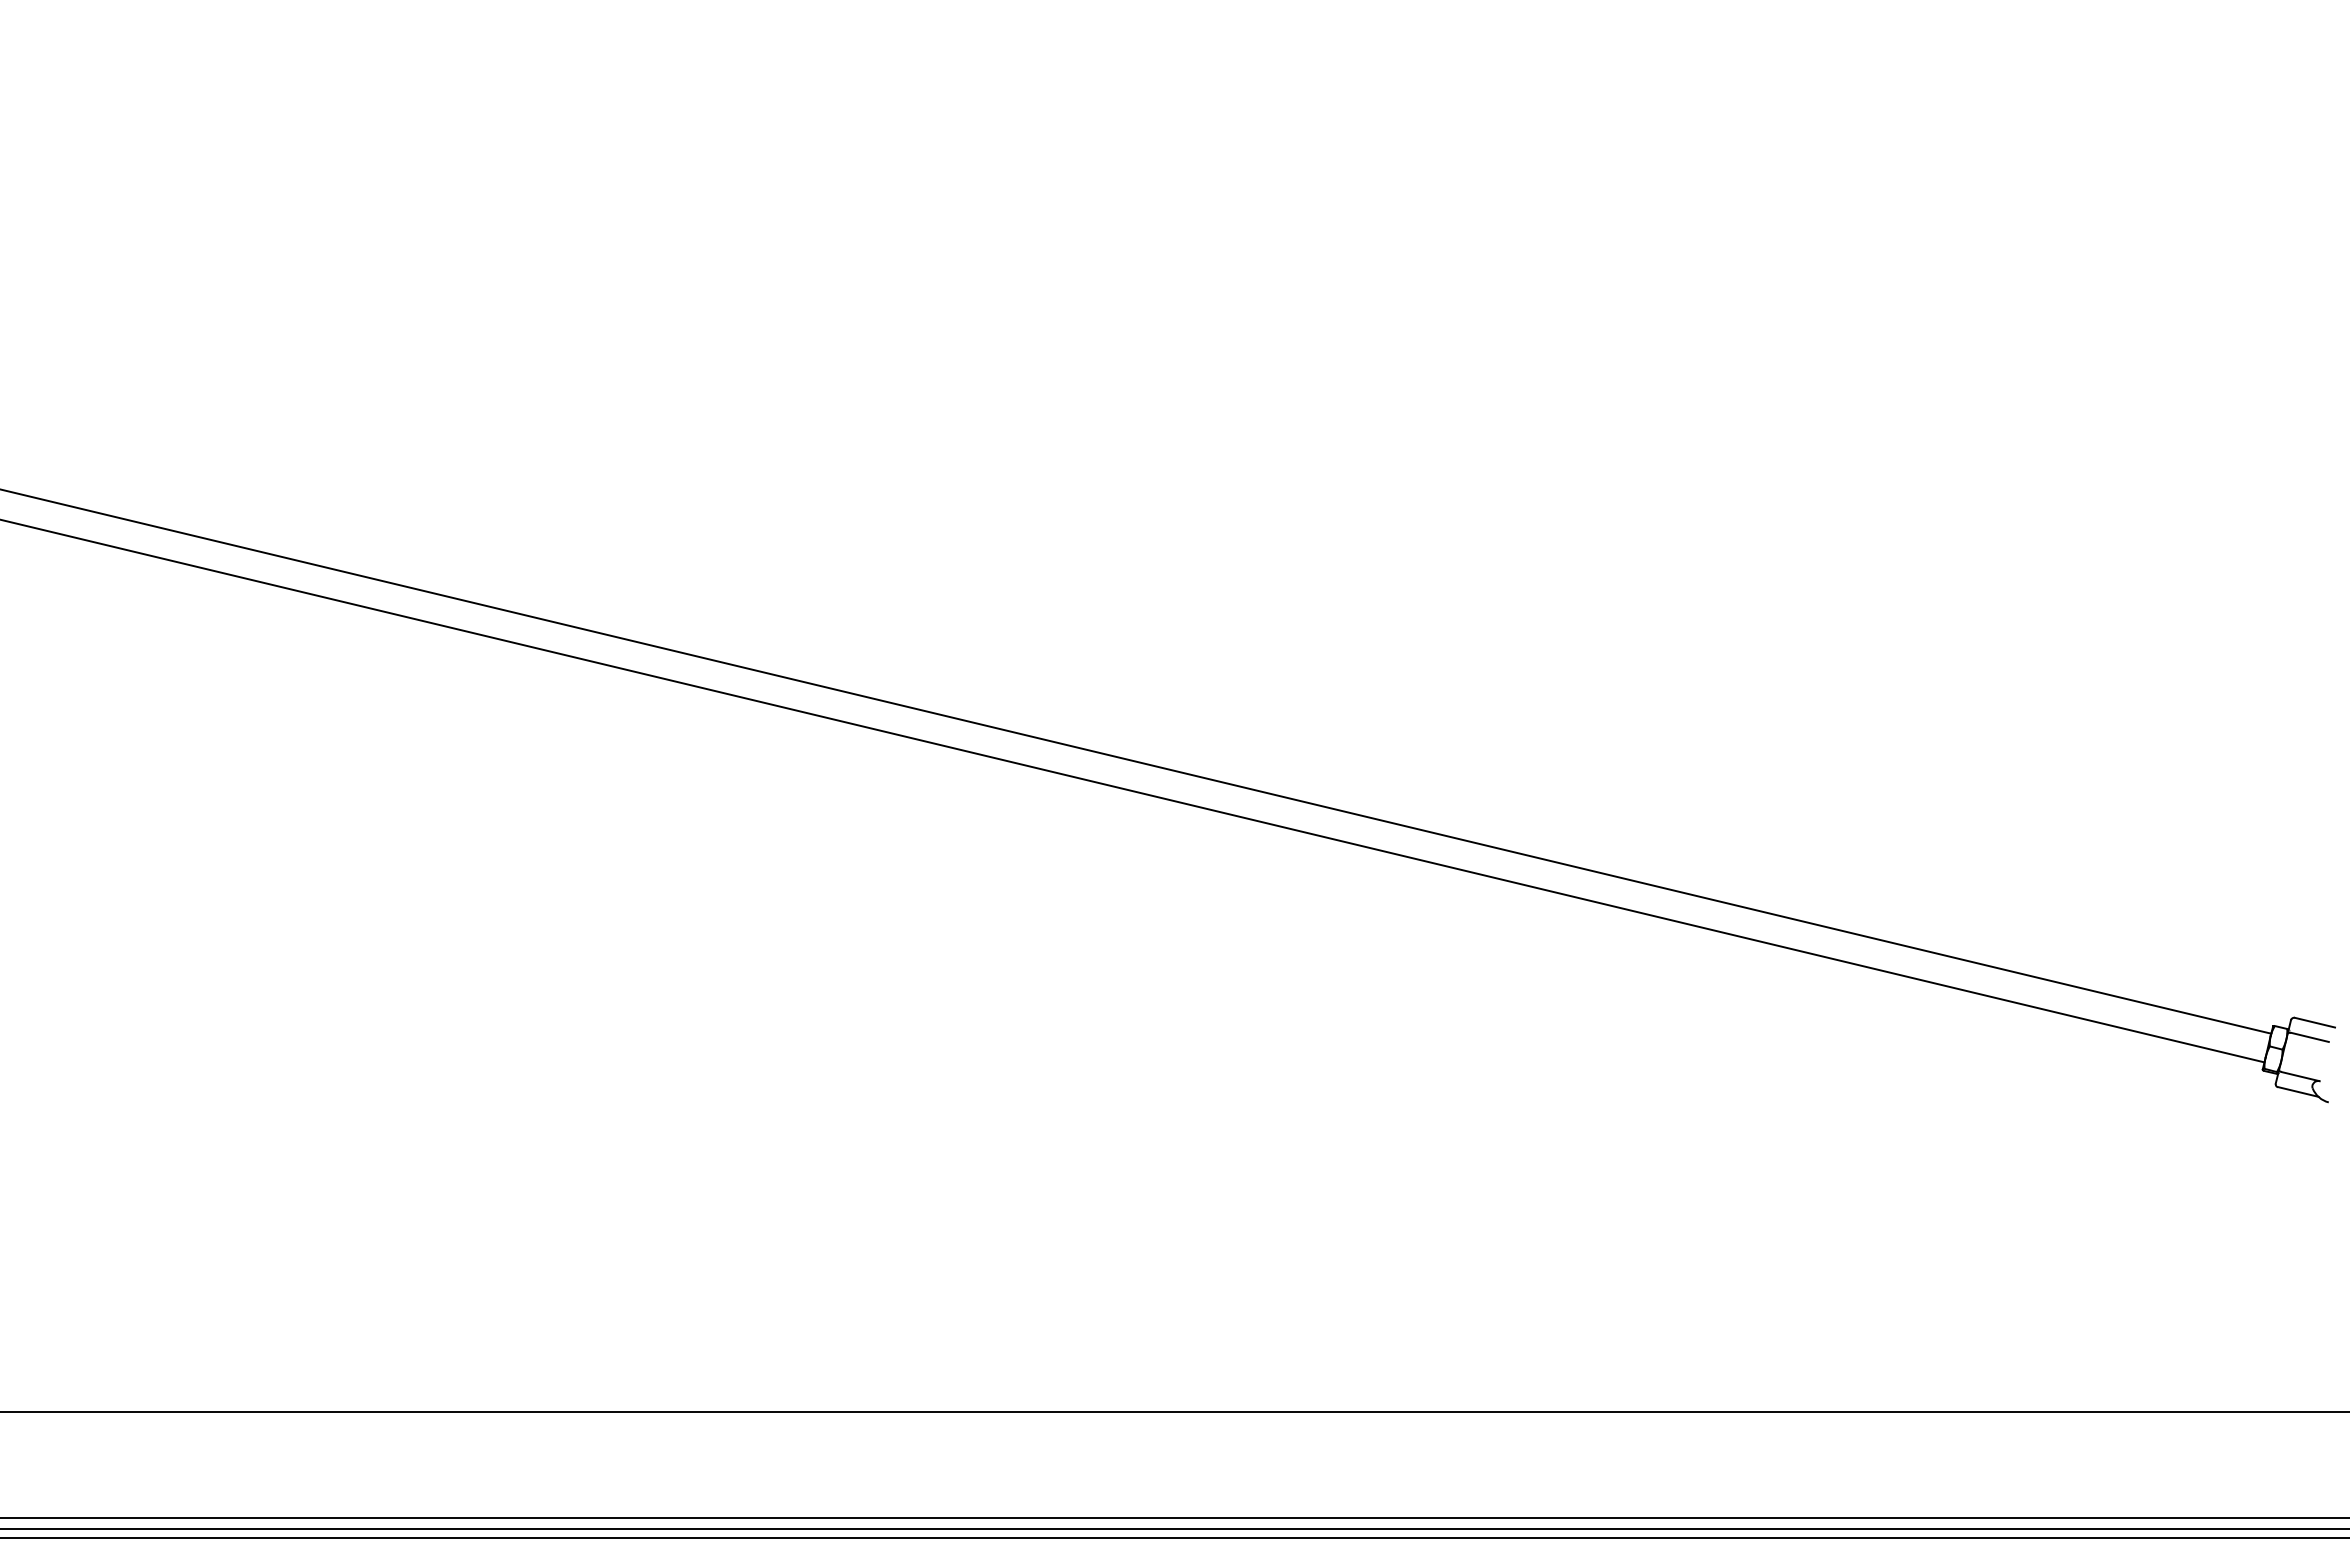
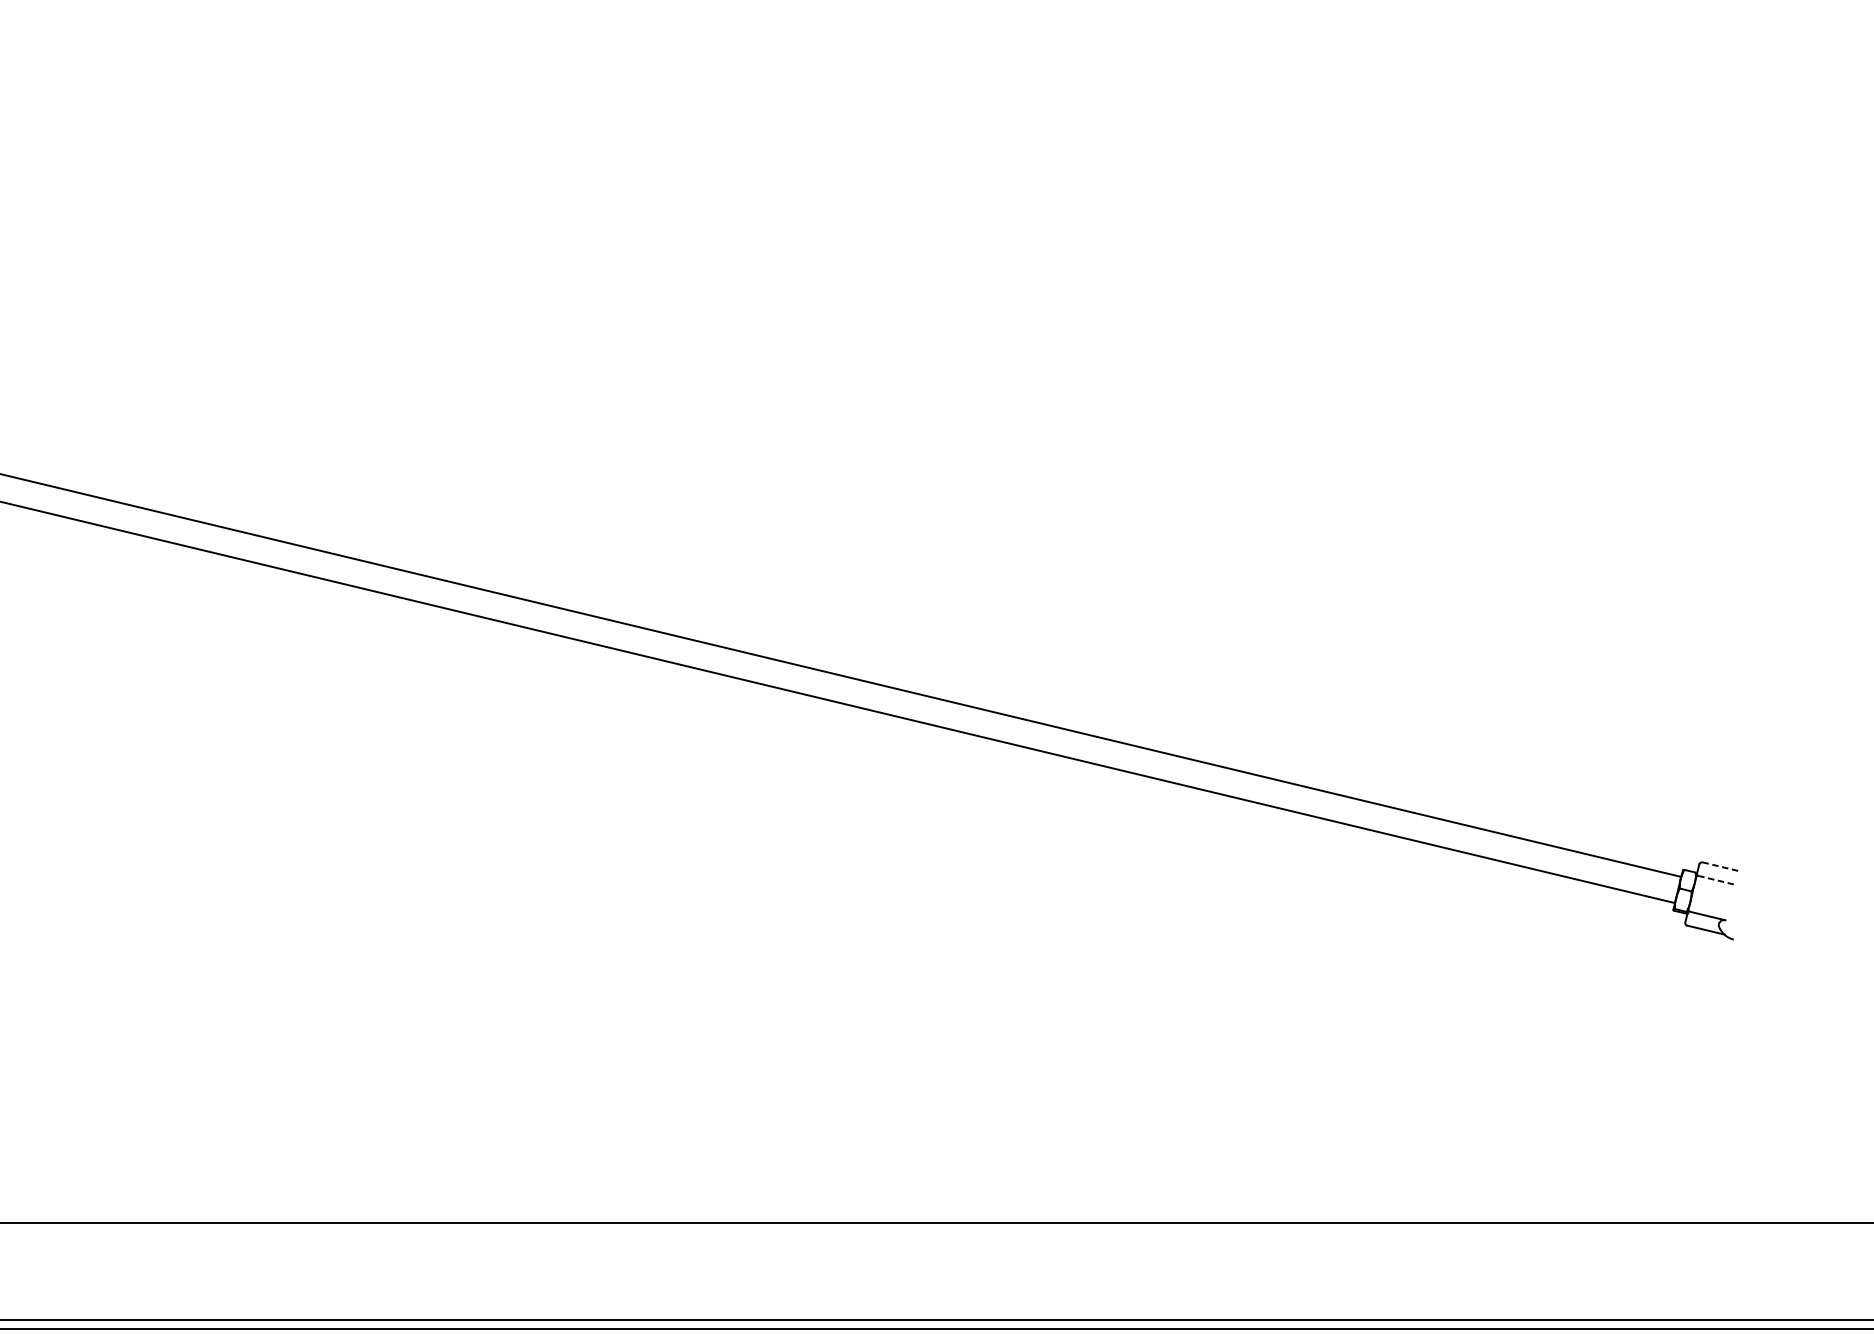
line: (2314, 1022) -> (1720, 866), solid -> dashed
line: (2309, 1037) -> (1716, 880), solid -> dashed

